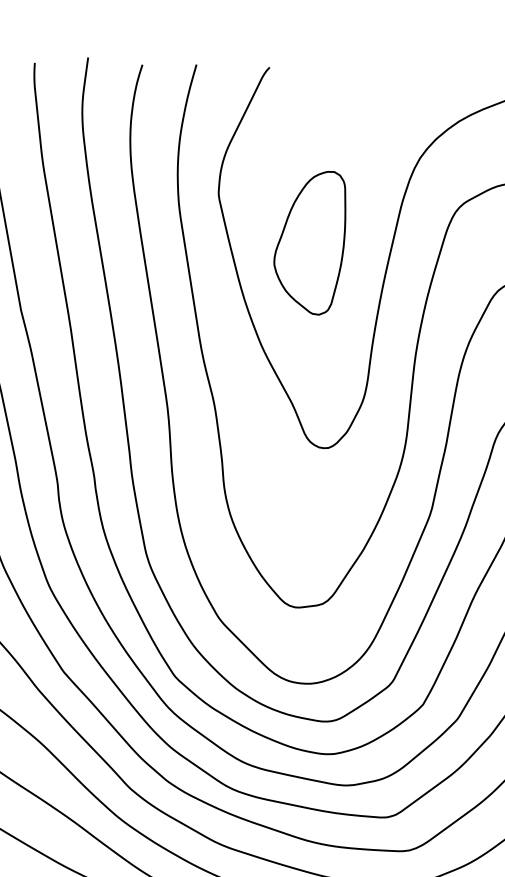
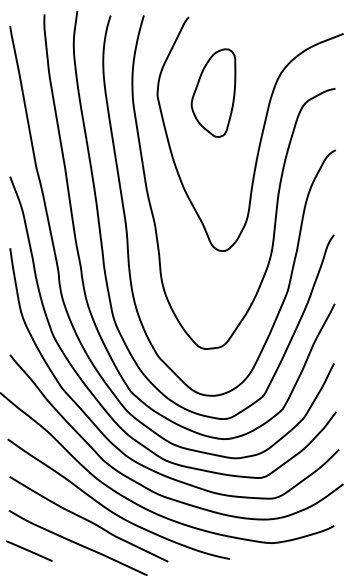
part: (309, 242) -> (213, 92), moved

